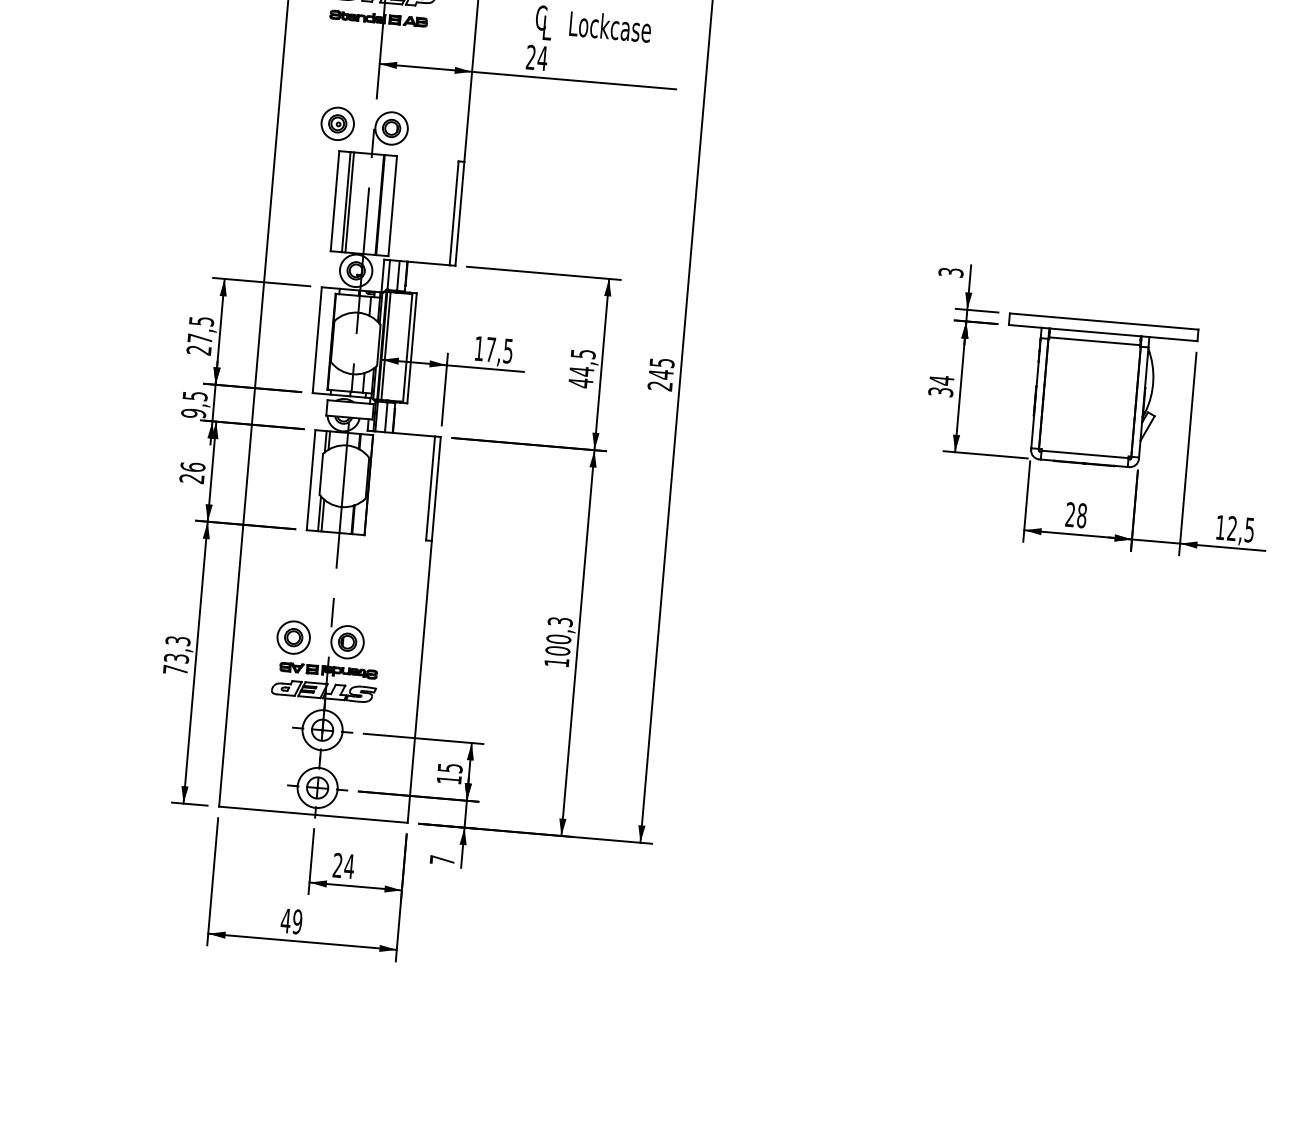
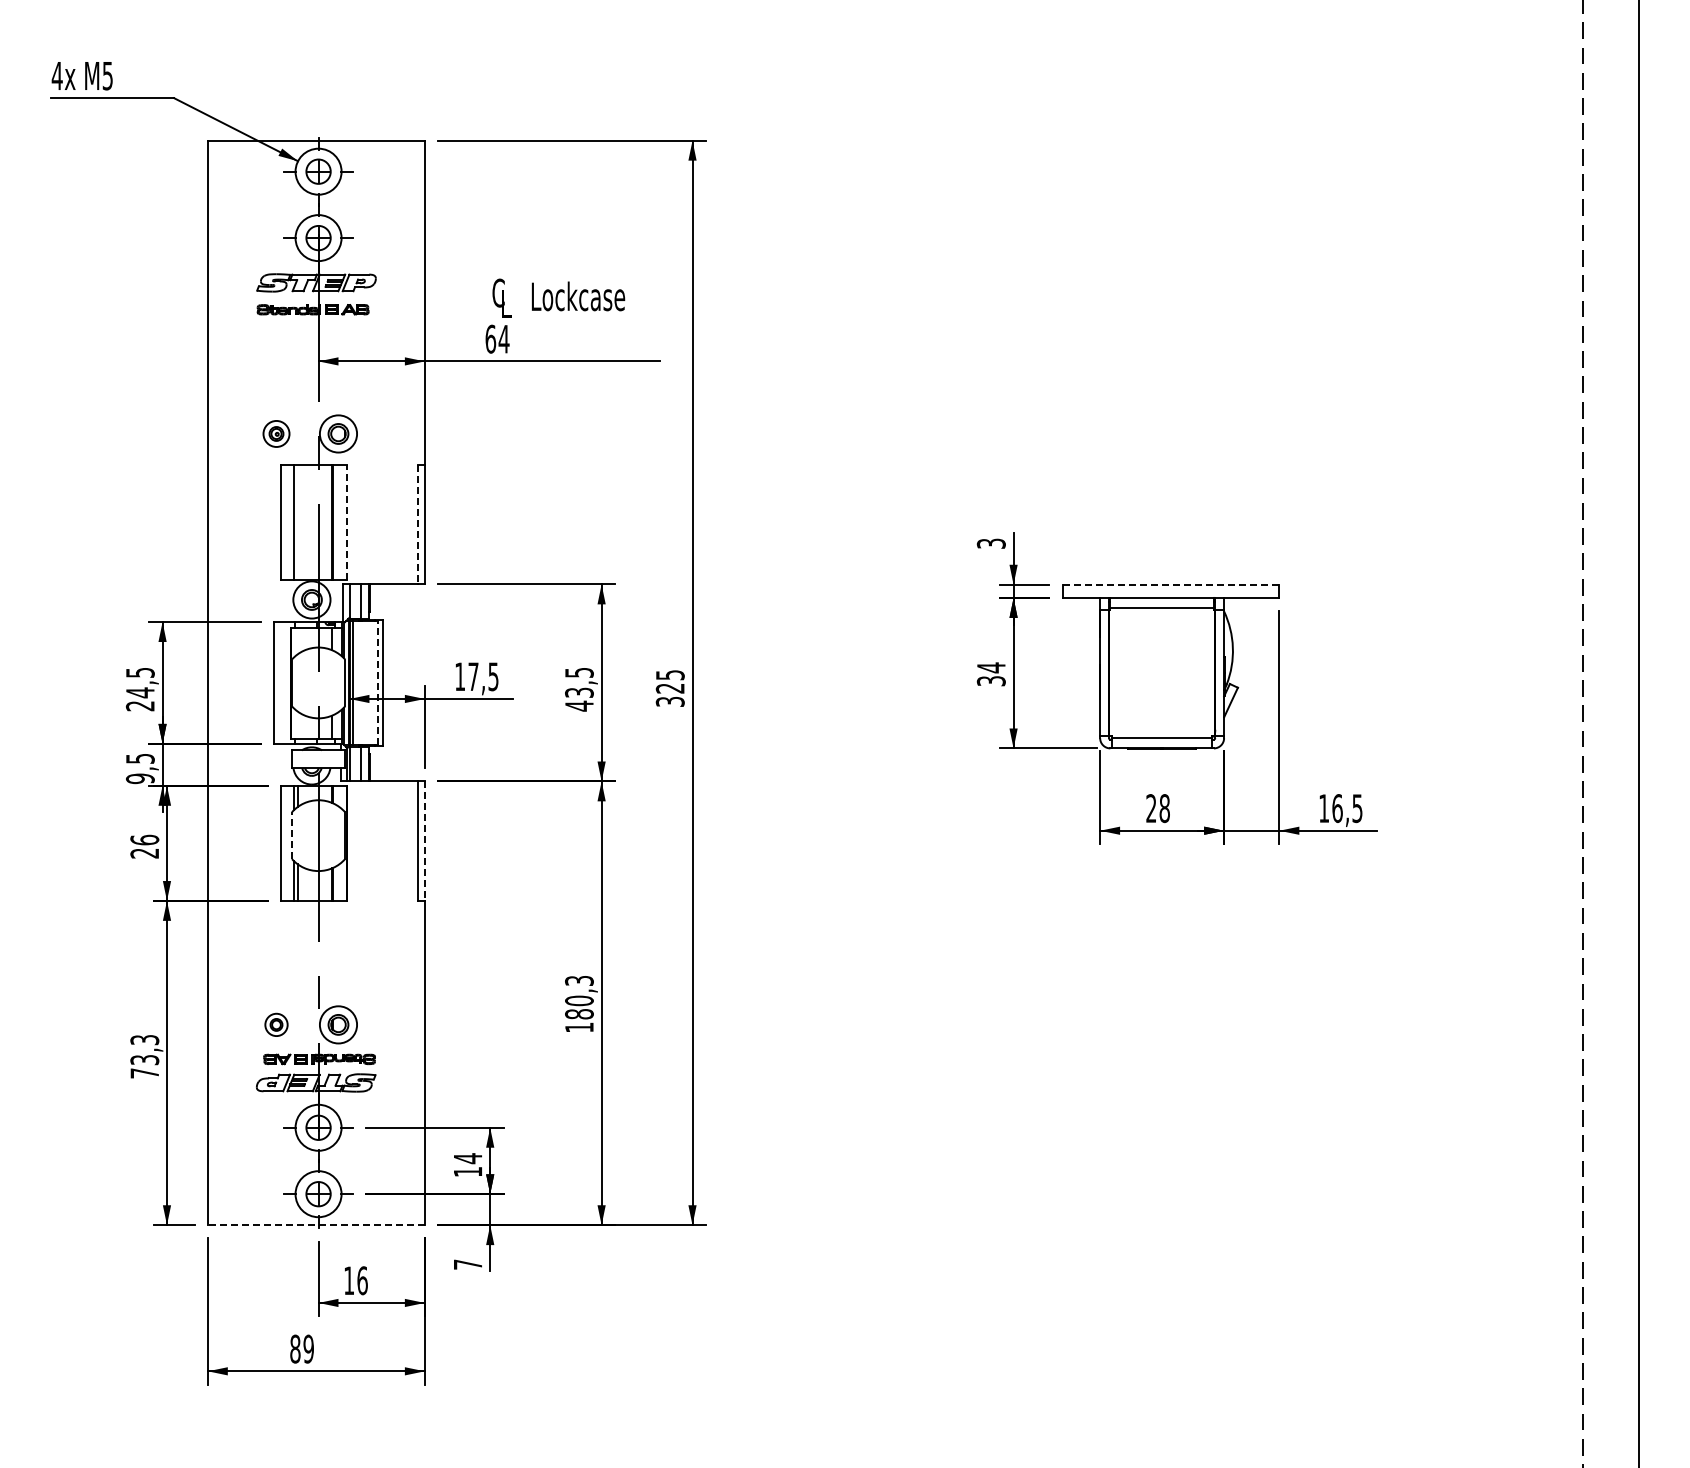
text: (530, 56) -> (490, 338), 24 -> 64
part: (337, 123) -> (276, 433), size x0.7
line: (349, 202) -> (297, 522), removed
line: (392, 206) -> (347, 522), solid -> dashed
line: (454, 213) -> (418, 524), solid -> dashed
line: (1103, 321) -> (1170, 584), solid -> dashed
text: (200, 338) -> (140, 692), 27,5 -> 24,5
line: (407, 347) -> (378, 682), solid -> dashed
text: (581, 371) -> (579, 692), 44,5 -> 43,5
text: (660, 379) -> (669, 694), 245 -> 325
line: (321, 474) -> (292, 835), solid -> dashed
line: (436, 489) -> (424, 841), solid -> dashed
text: (1232, 528) -> (1337, 808), 12,5 -> 16,5
part: (293, 637) -> (276, 1024), size x0.6
text: (557, 651) -> (579, 1014), 100,3 -> 180,3
text: (450, 768) -> (468, 1158), 15 -> 14
line: (312, 814) -> (315, 1225), solid -> dashed
text: (344, 865) -> (356, 1280), 24 -> 16
text: (285, 920) -> (294, 1348), 49 -> 89

